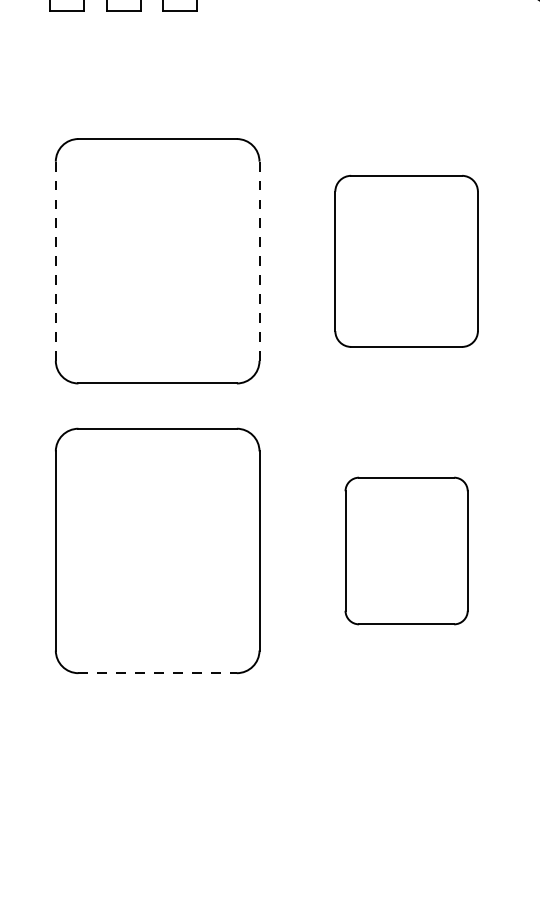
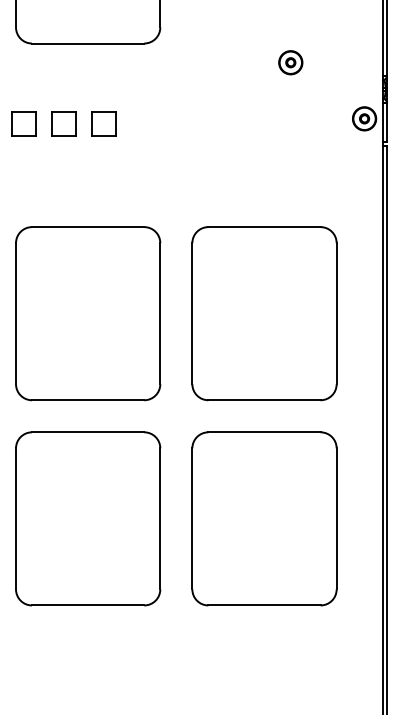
line: (56, 260) -> (16, 313), dashed -> solid
line: (259, 260) -> (160, 313), dashed -> solid
part: (406, 260) -> (264, 313), size x1.43
part: (406, 550) -> (264, 518), size x1.67
line: (158, 673) -> (88, 605), dashed -> solid

